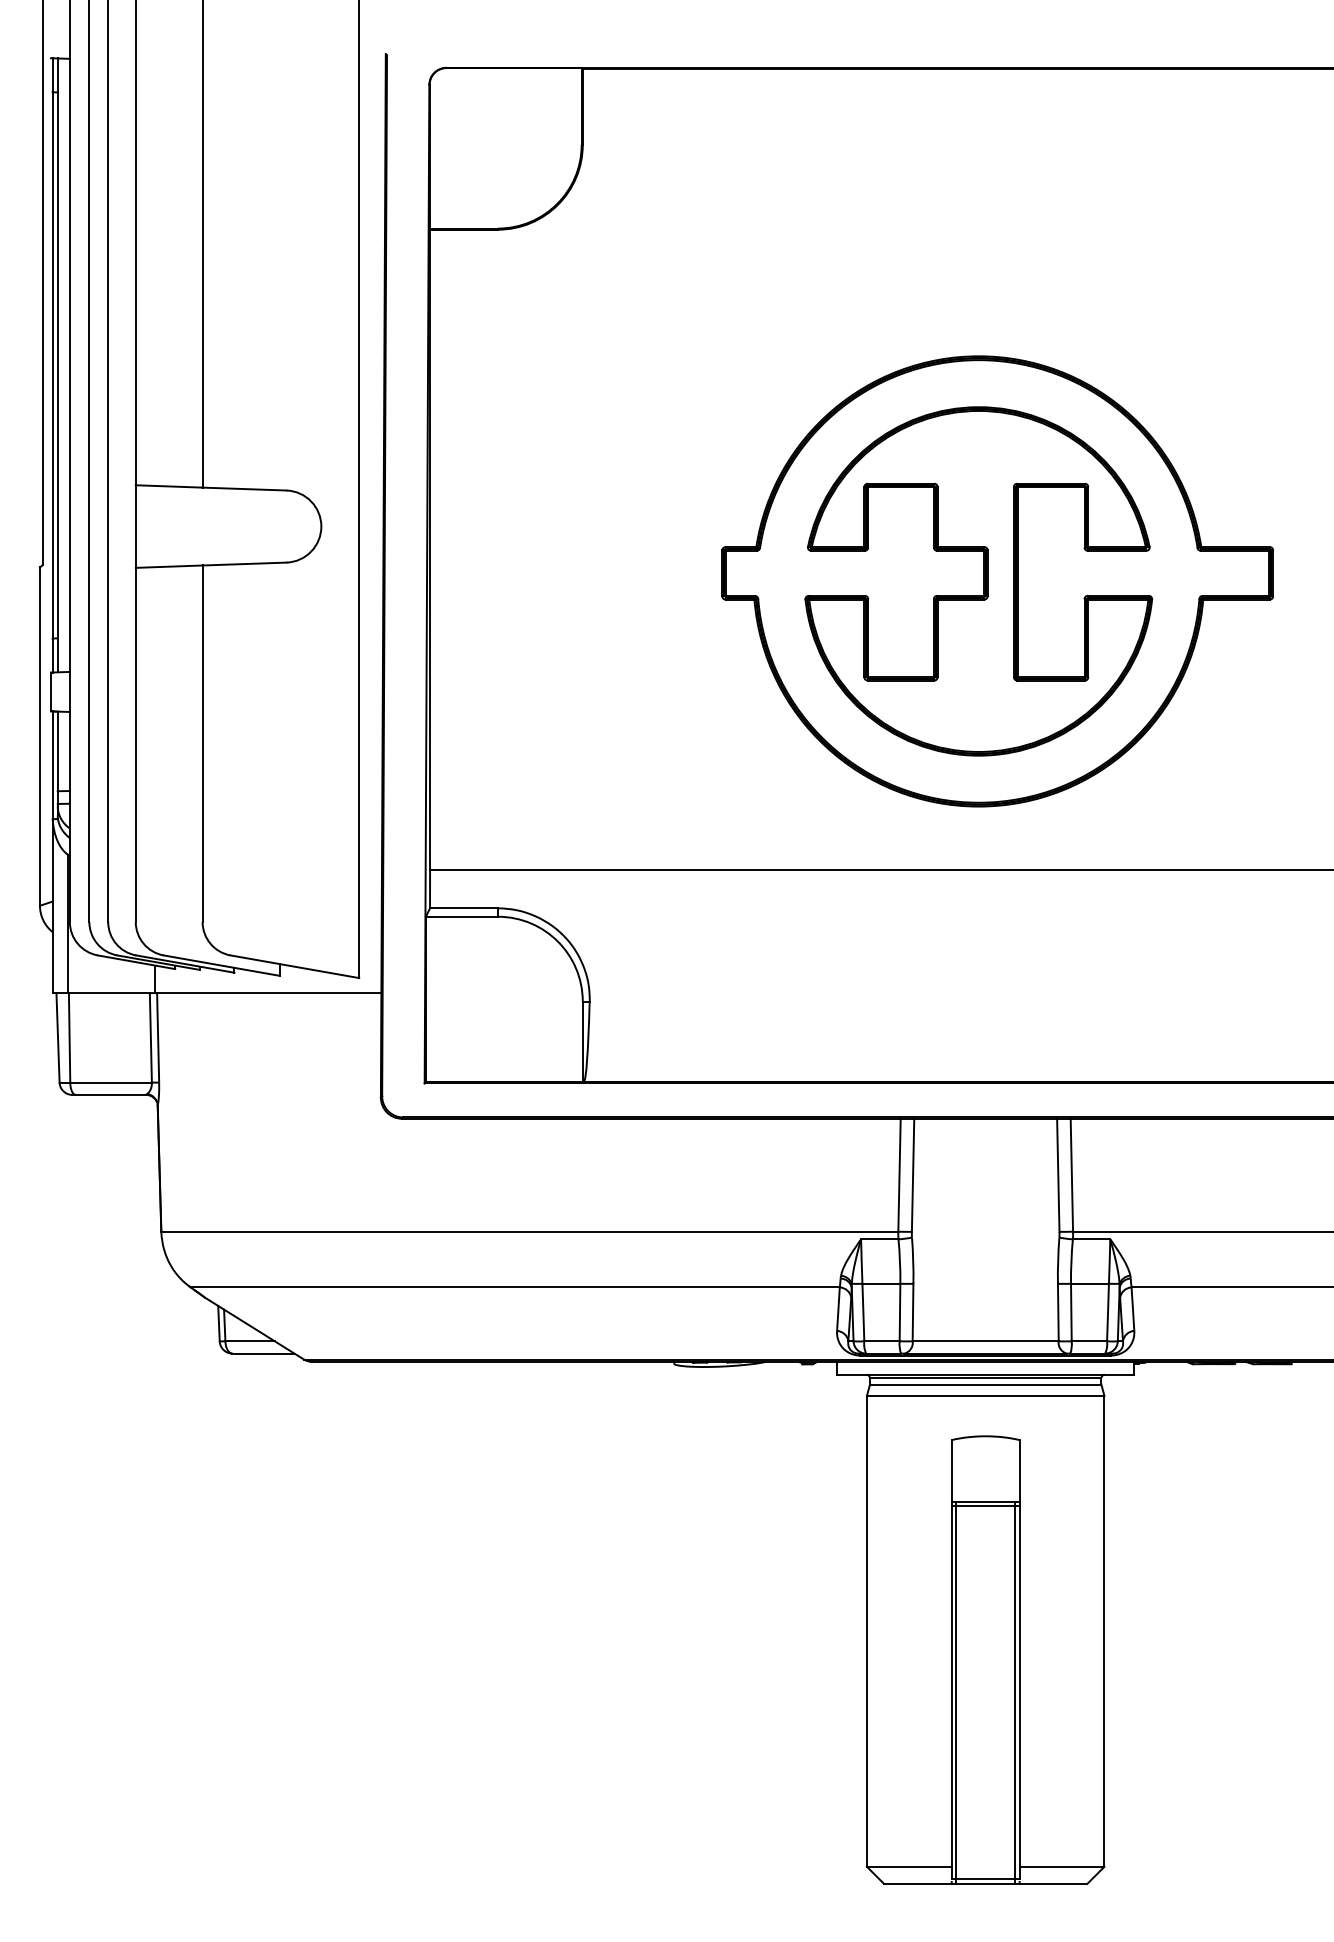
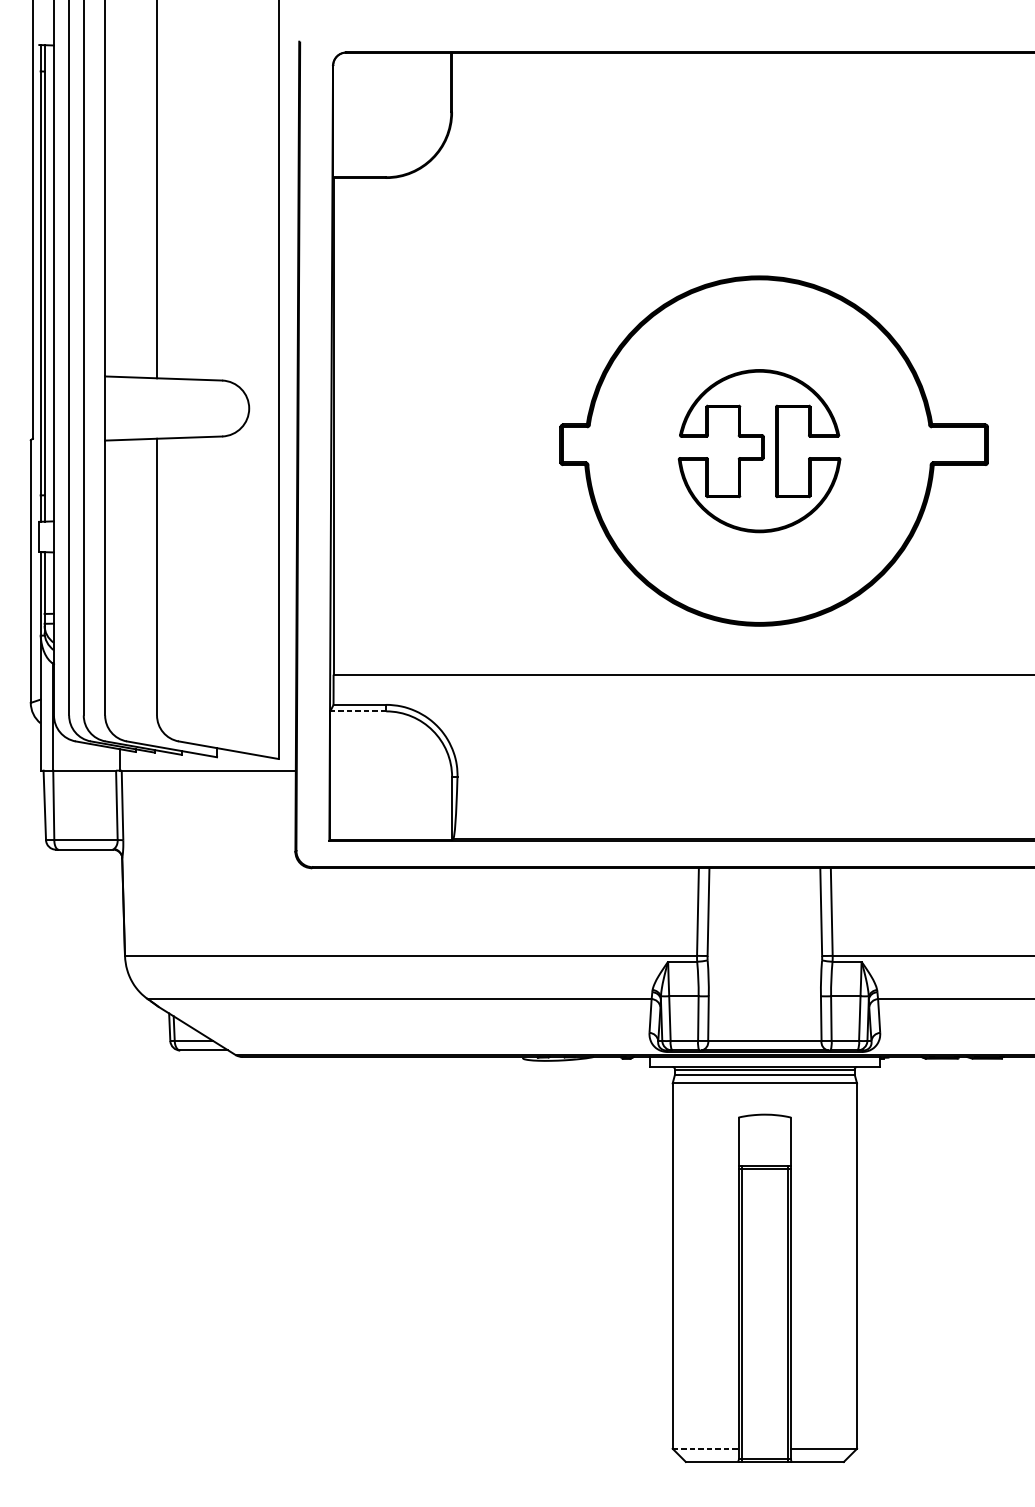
part: (978, 581) -> (759, 451), size x0.6
line: (461, 916) -> (357, 711), solid -> dashed
line: (909, 1866) -> (705, 1448), solid -> dashed

